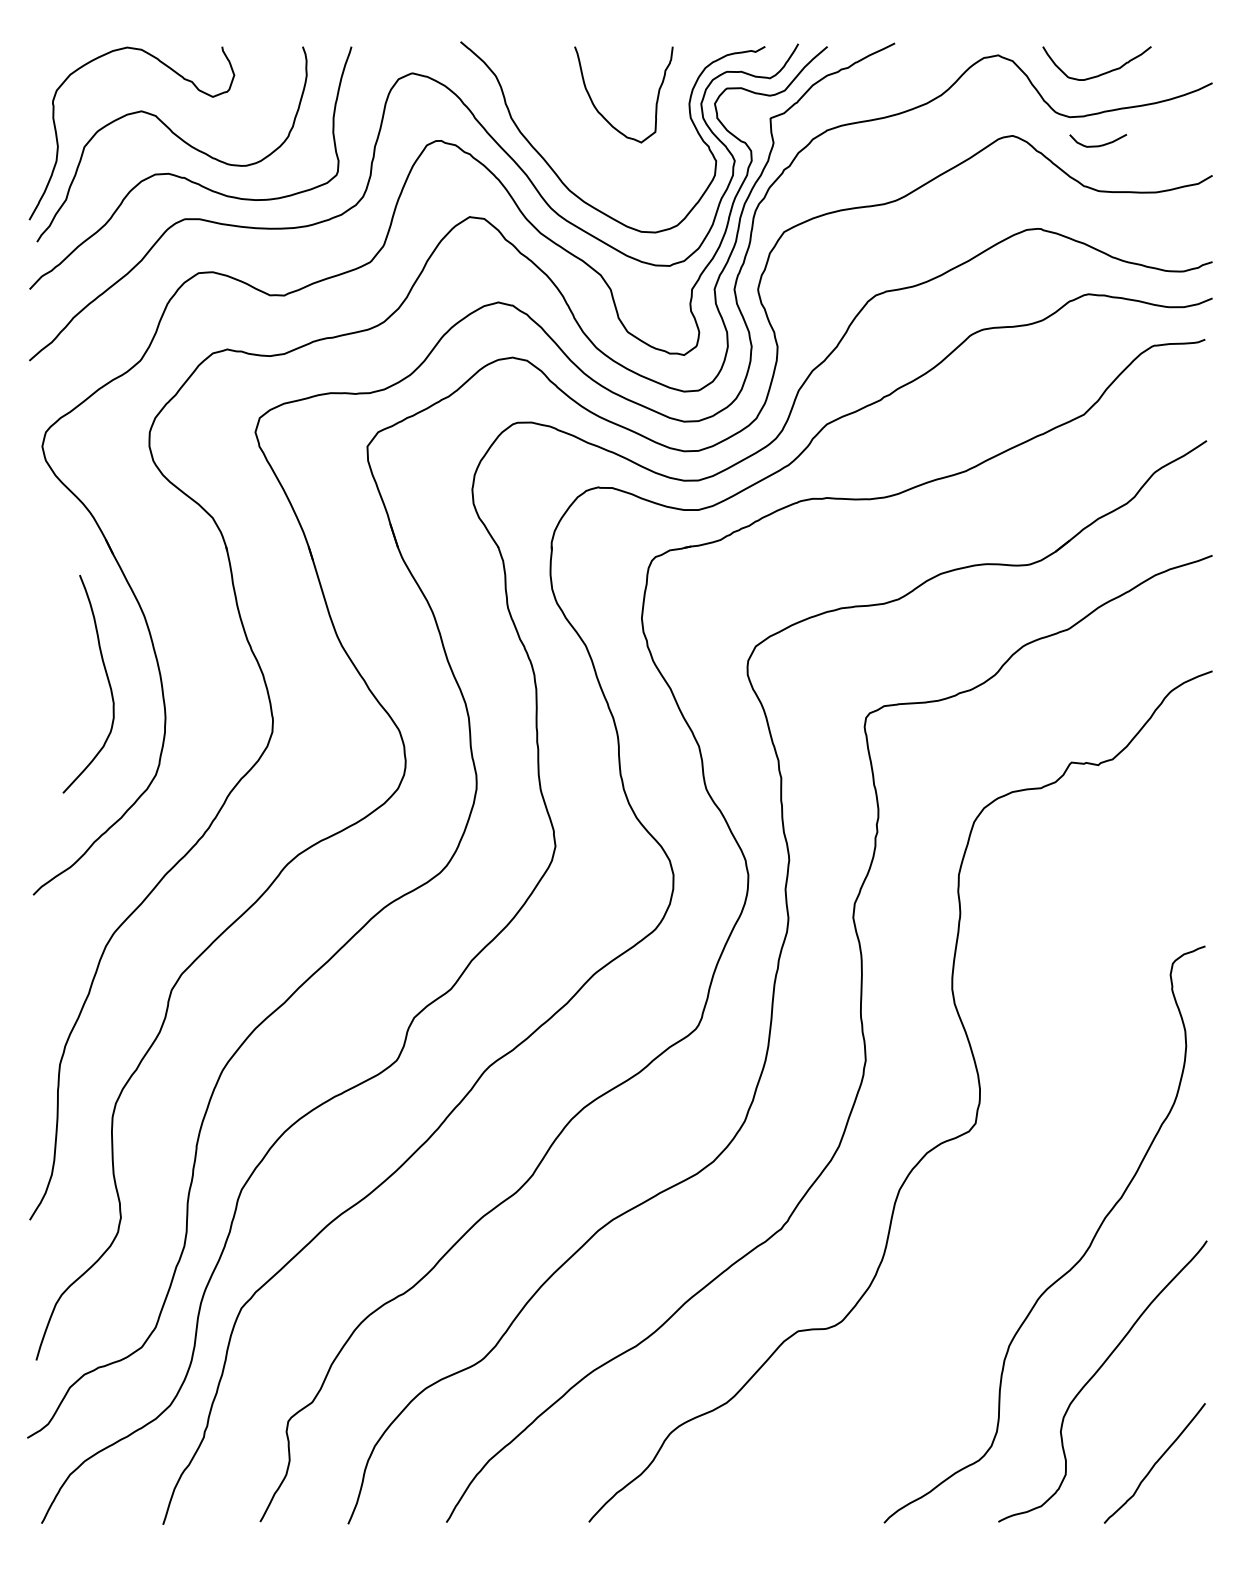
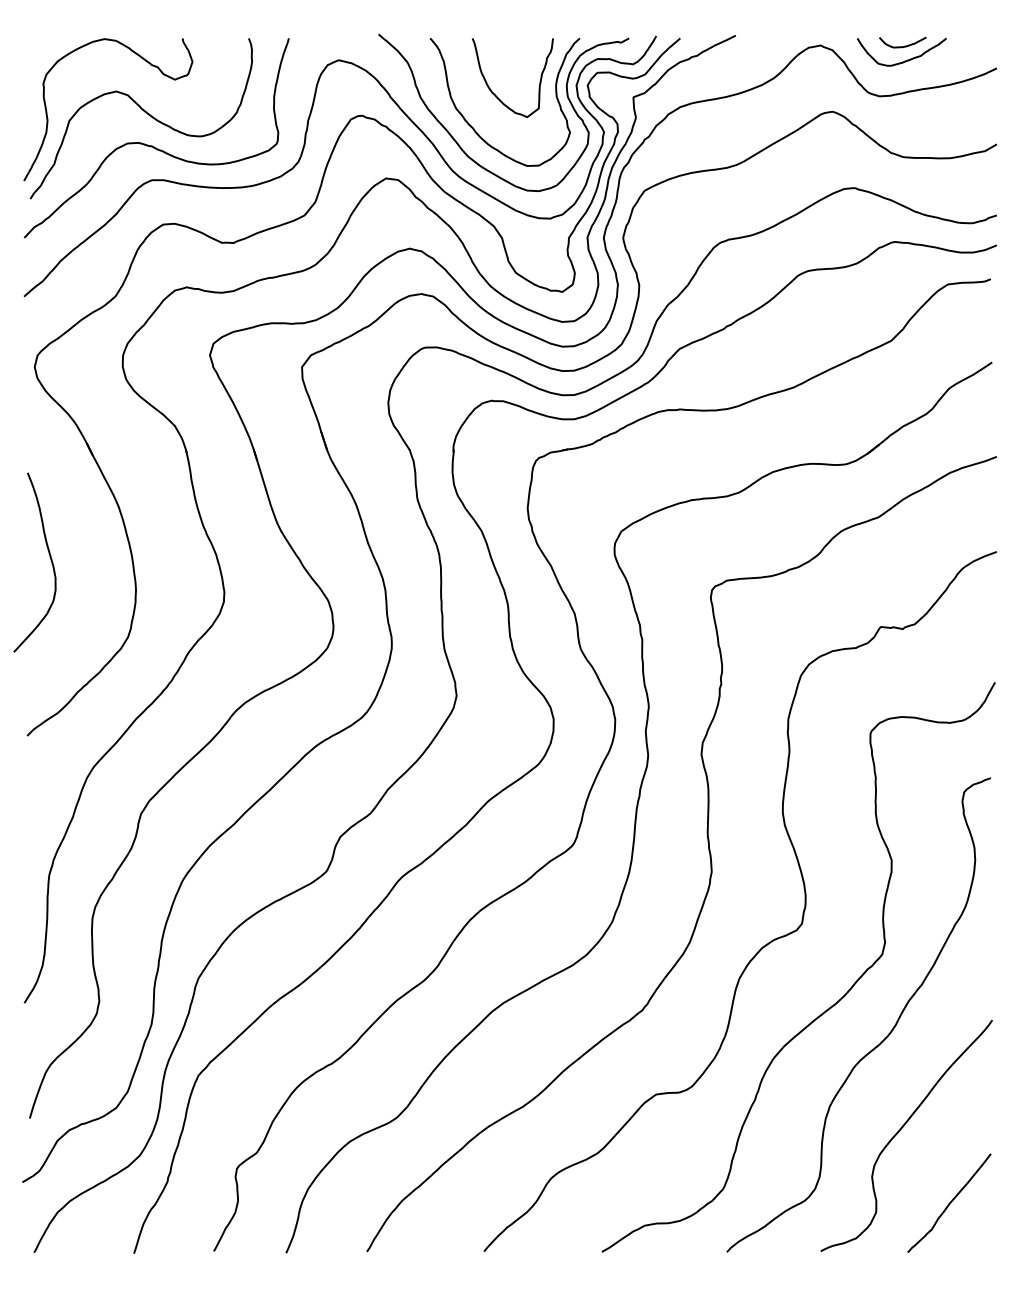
curve: (1101, 144) -> (905, 45), moved
curve: (576, 155) -> (473, 127), added
curve: (106, 677) -> (49, 557), moved
curve: (1007, 1226) -> (828, 1008), added

